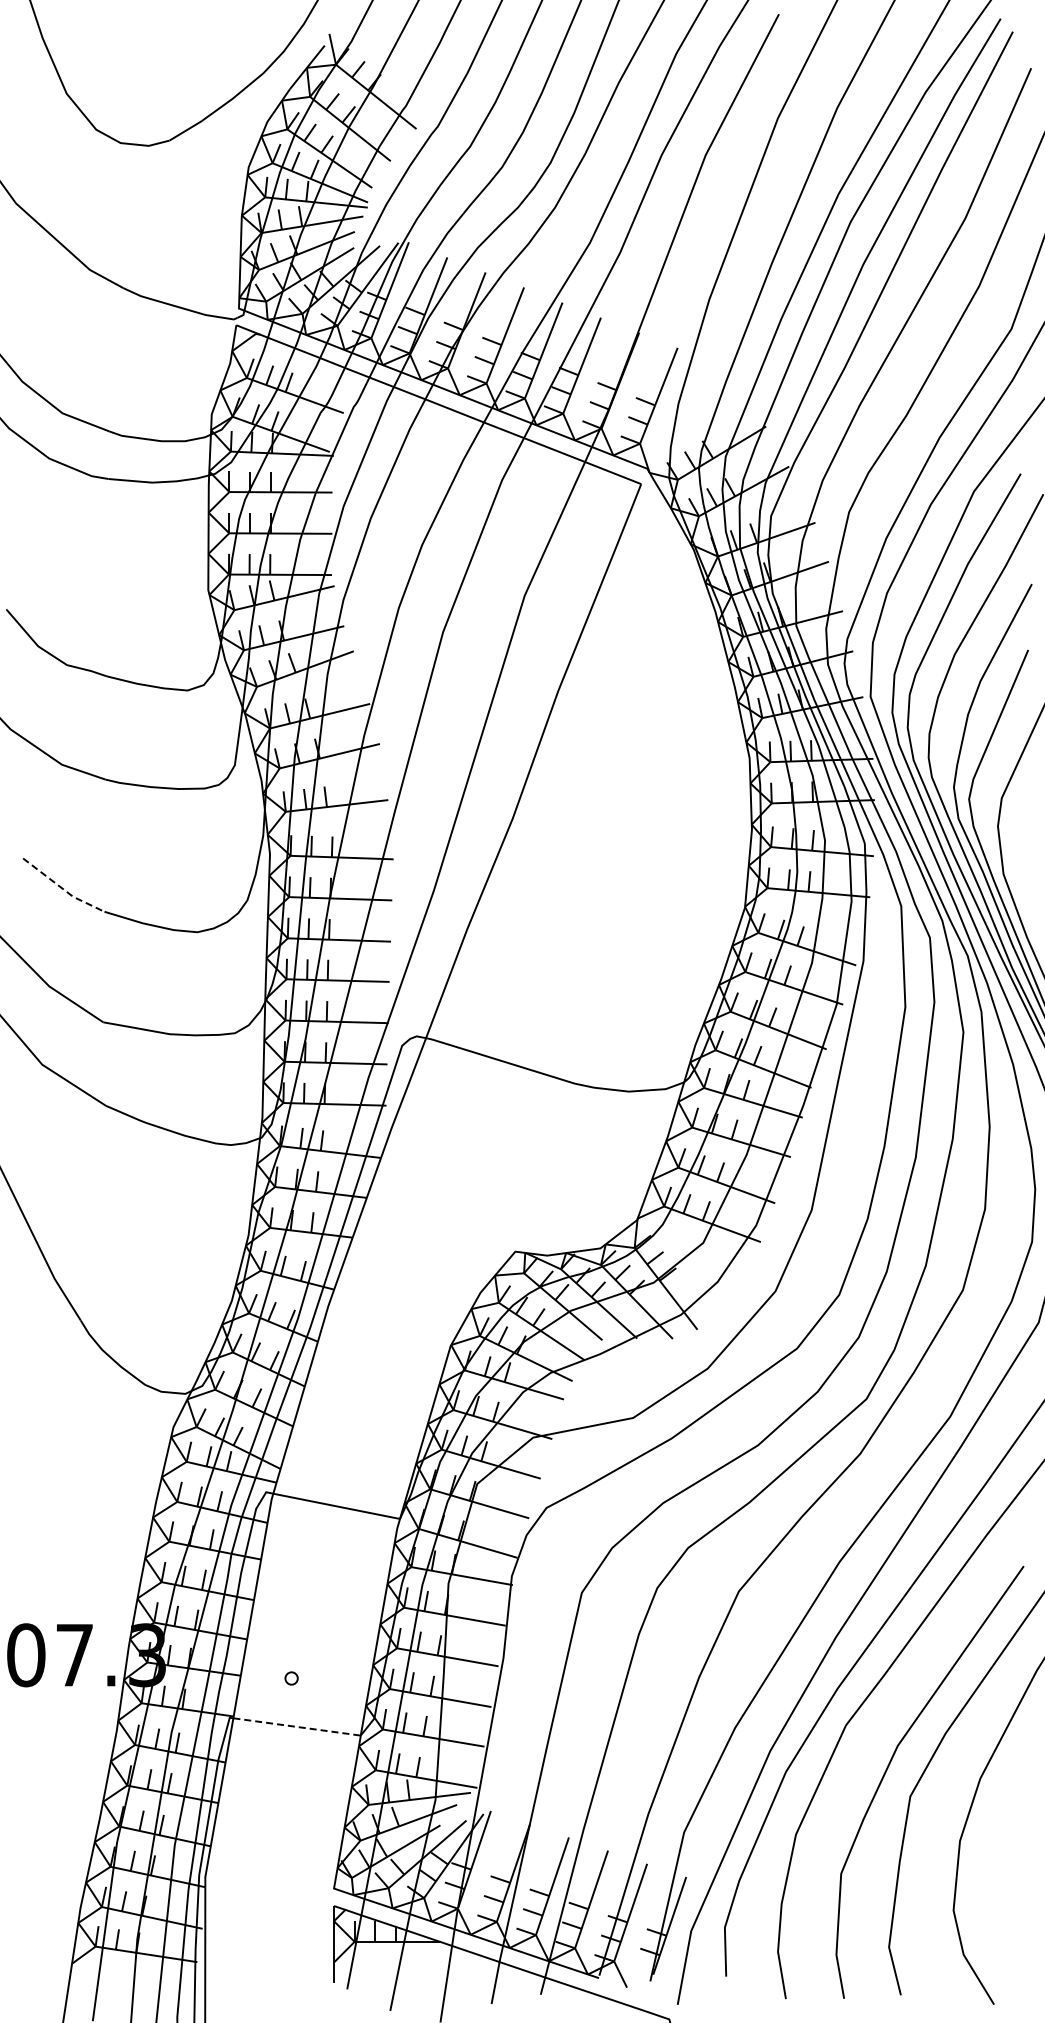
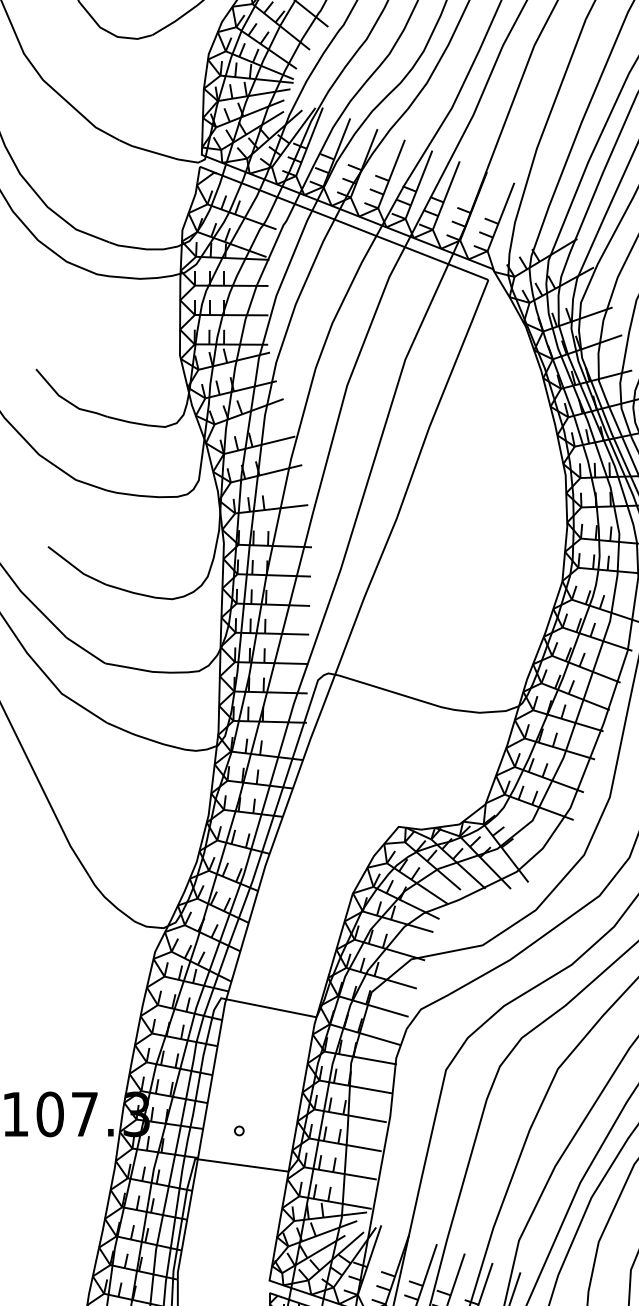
line: (62, 888) -> (76, 568), dashed -> solid
line: (297, 1727) -> (243, 1165), dashed -> solid

